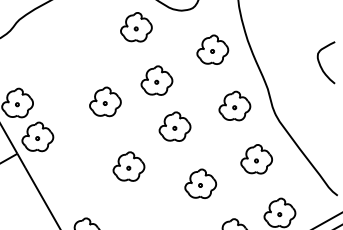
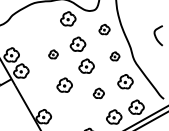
part: (212, 49) -> (104, 29), size x0.7
part: (105, 102) -> (53, 54), size x0.6
part: (233, 106) -> (114, 56), size x0.6
part: (199, 184) -> (98, 93), size x0.7

